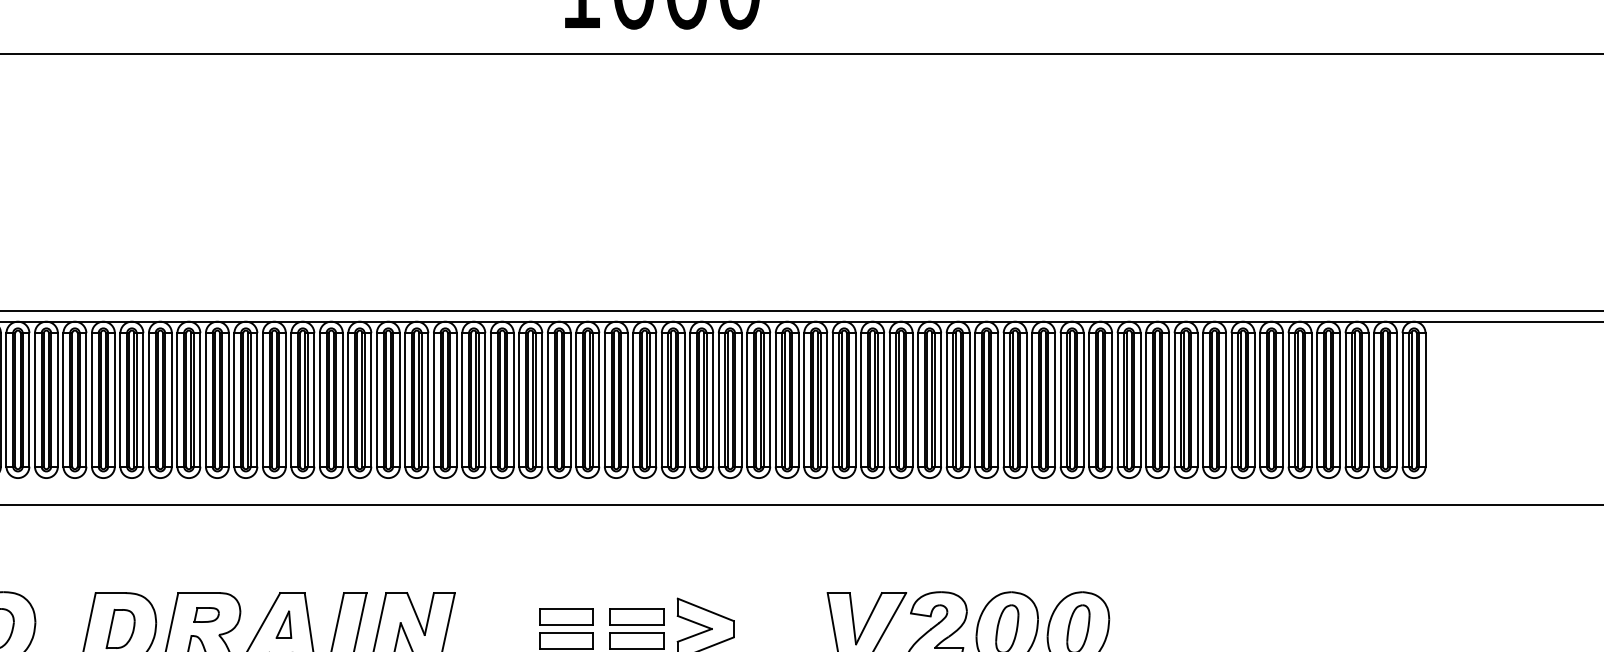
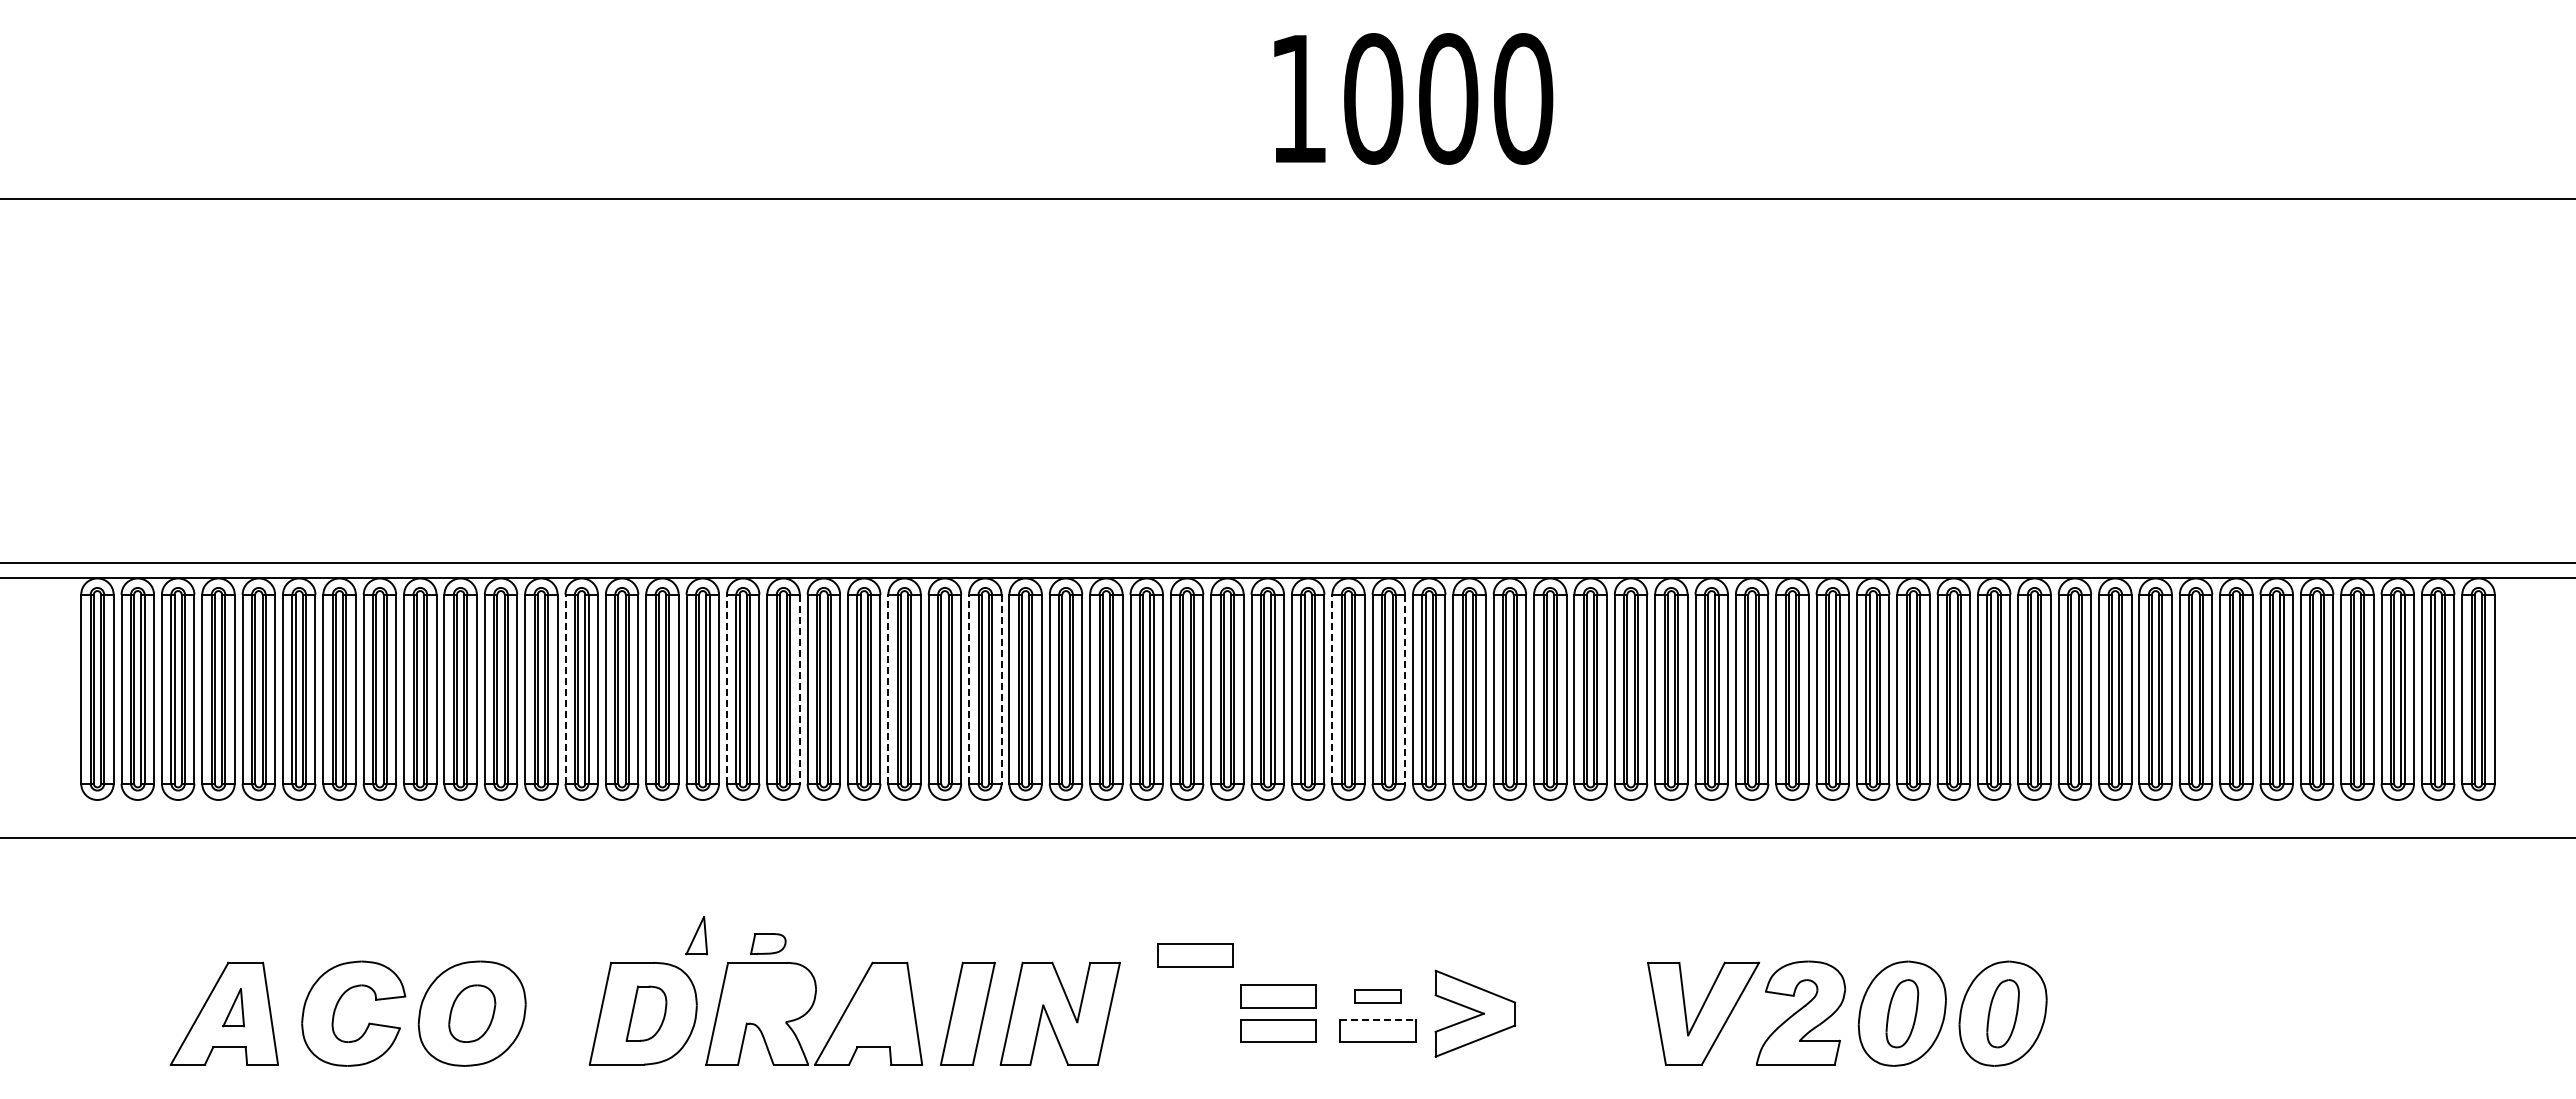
line: (63, 400) -> (565, 689), solid -> dashed
line: (177, 400) -> (726, 689), solid -> dashed
line: (228, 400) -> (799, 689), solid -> dashed
line: (291, 400) -> (888, 689), solid -> dashed
line: (348, 400) -> (969, 689), solid -> dashed
line: (371, 400) -> (1001, 689), solid -> dashed
line: (604, 400) -> (1332, 689), solid -> dashed
line: (656, 400) -> (1405, 689), solid -> dashed
part: (508, 587) -> (1195, 955), added
part: (206, 614) -> (768, 943), moved
part: (636, 616) -> (1377, 996), size x0.6
part: (283, 624) -> (696, 935), moved
line: (636, 633) -> (1377, 1019), solid -> dashed

